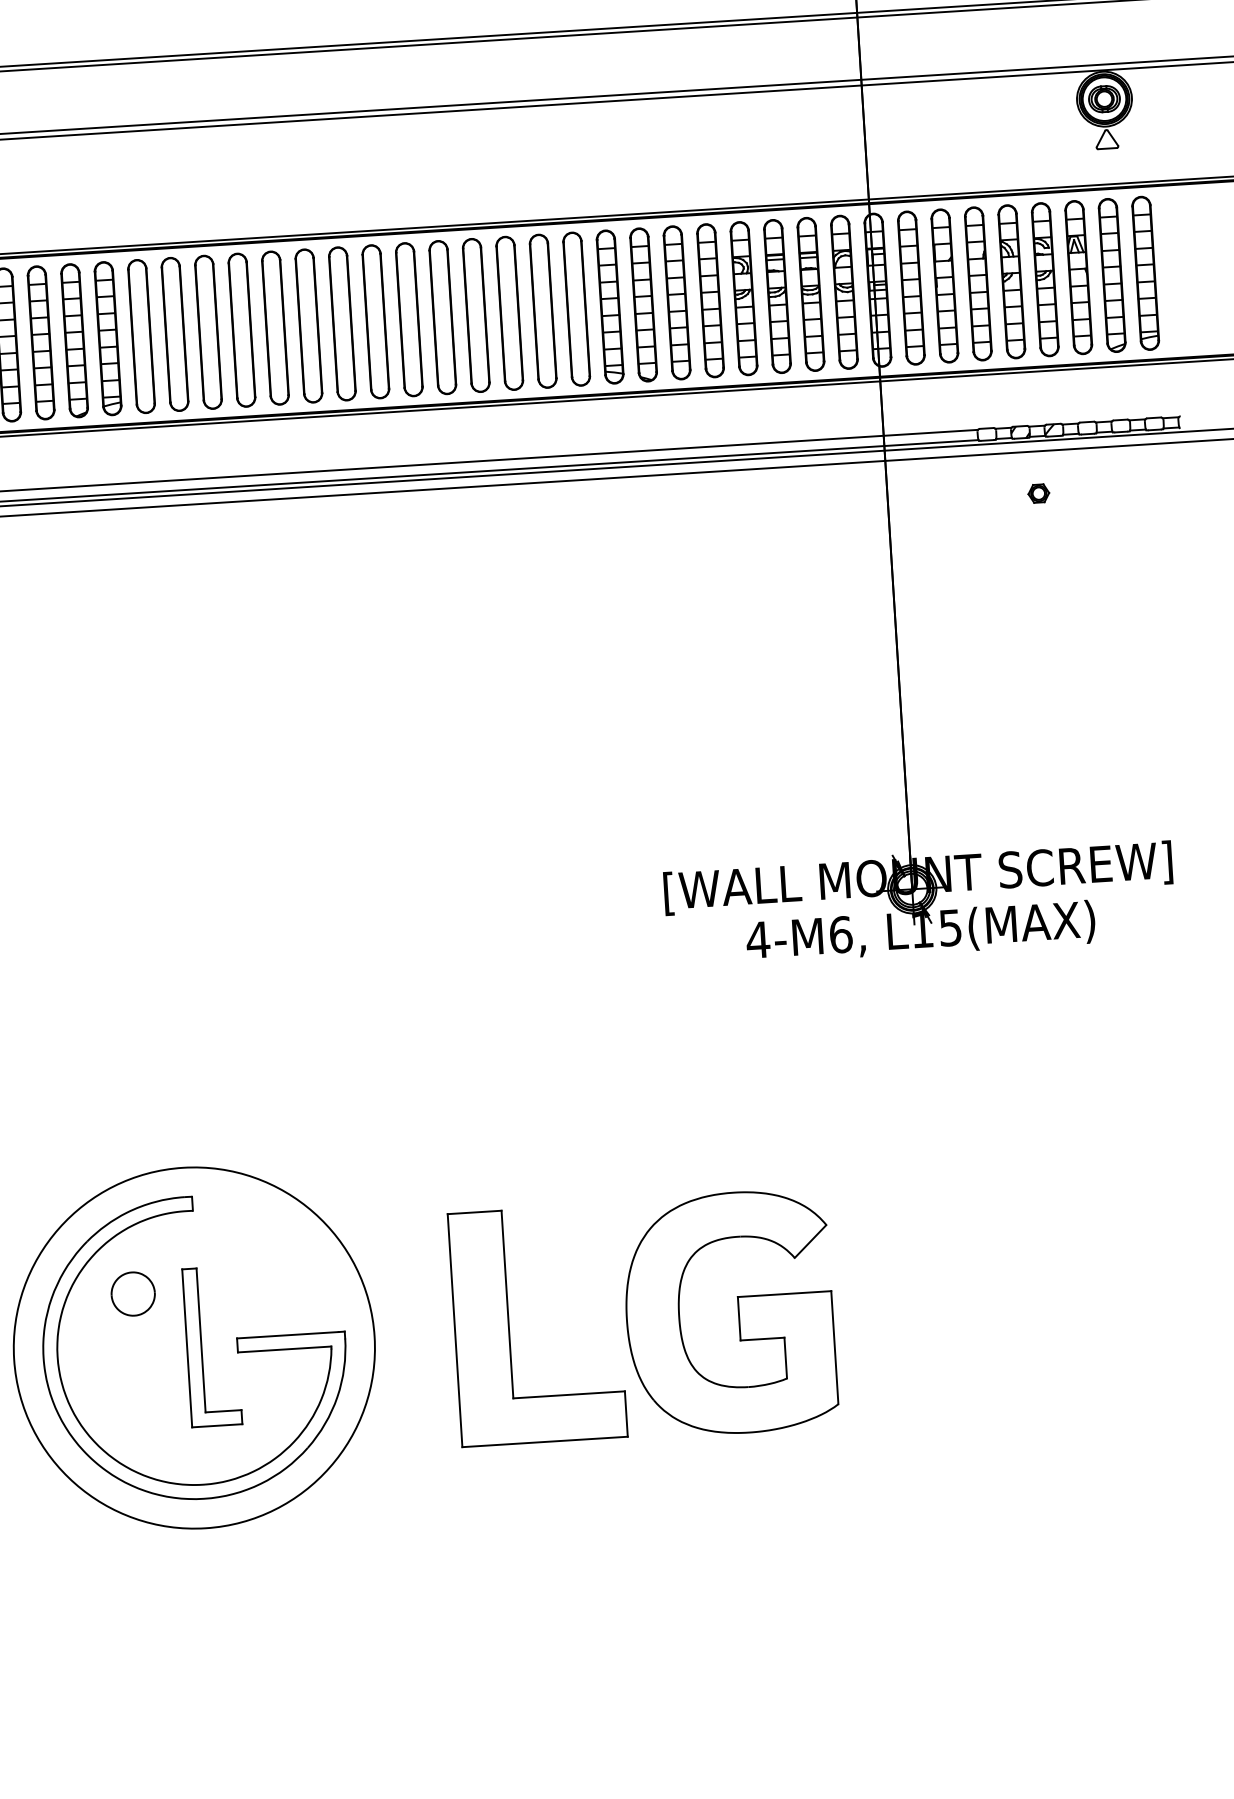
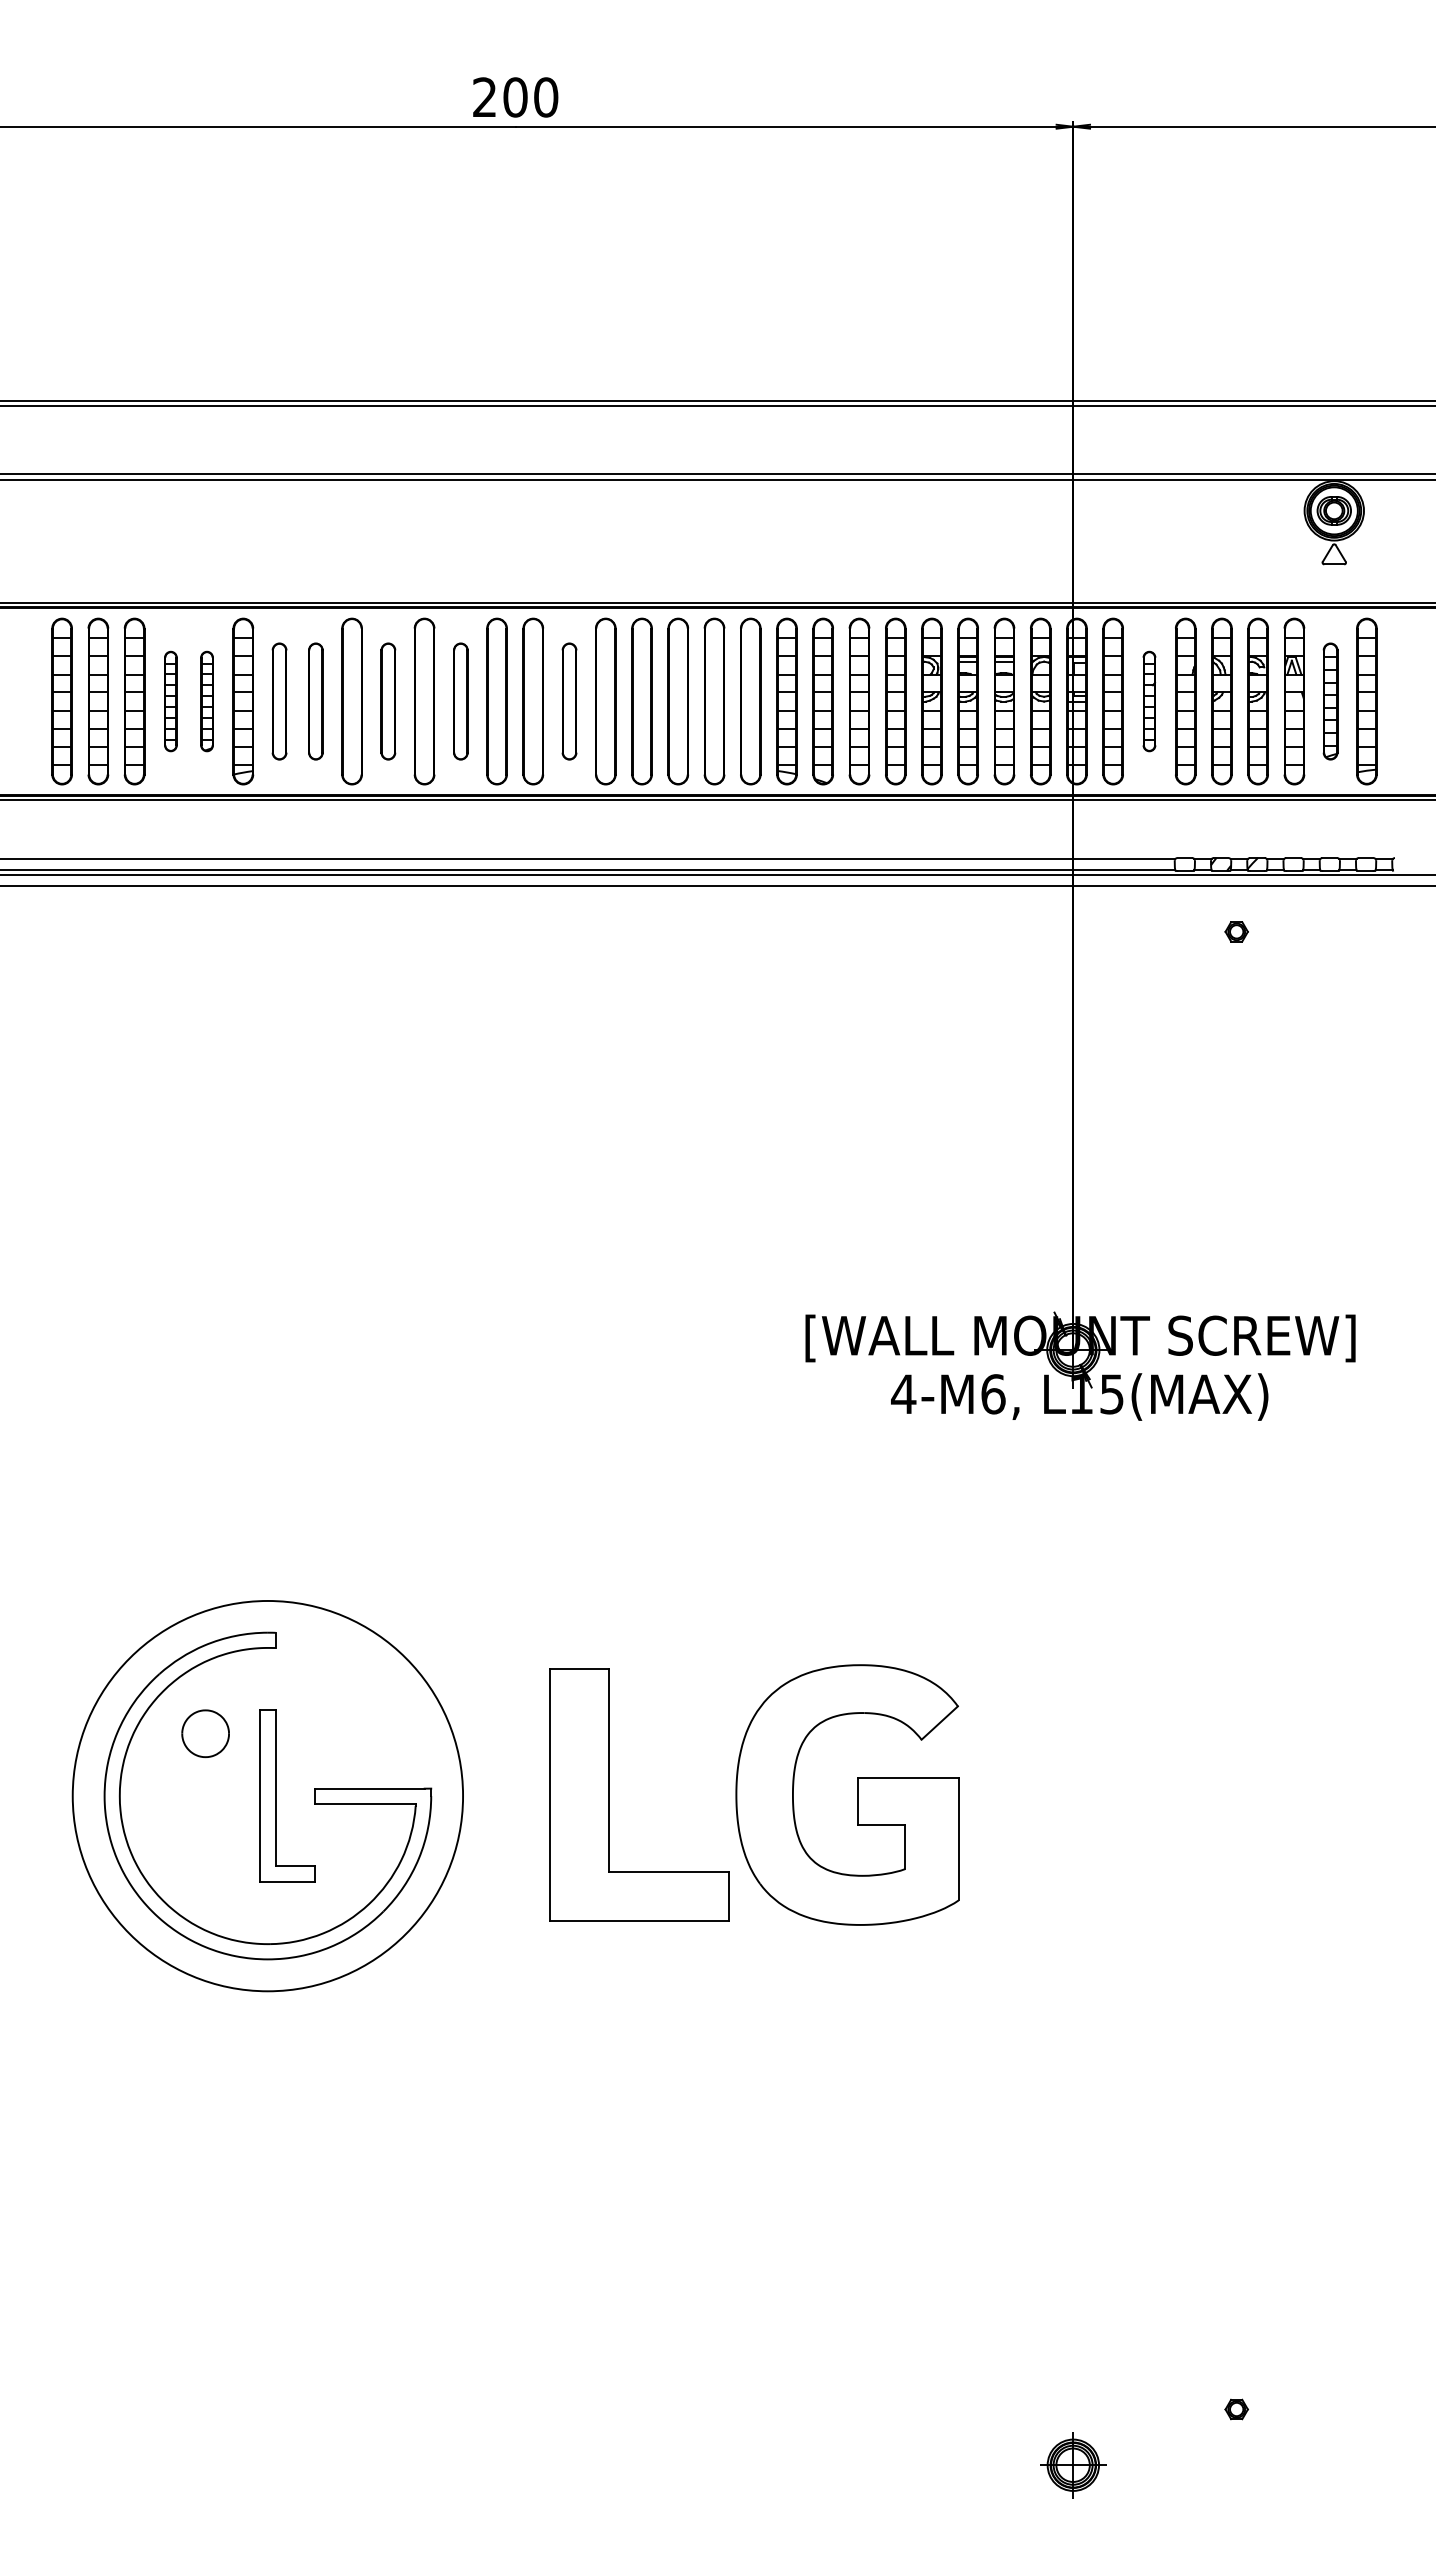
part: (1112, 275) -> (1330, 701), size x0.7
part: (944, 285) -> (1149, 701), size x0.6
part: (409, 319) -> (569, 701), size x0.7
part: (308, 325) -> (460, 701), size x0.7
part: (242, 330) -> (388, 701), size x0.7
part: (174, 334) -> (315, 701), size x0.7
part: (141, 336) -> (279, 701), size x0.7
part: (74, 340) -> (206, 701), size x0.6
part: (40, 342) -> (170, 701), size x0.6

